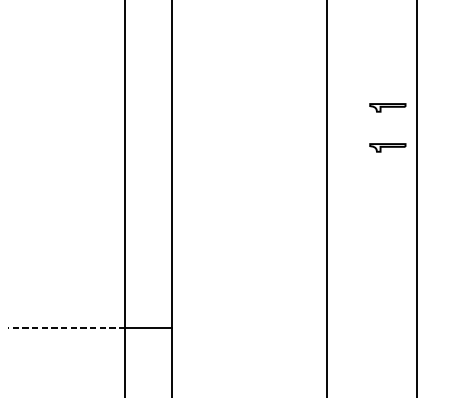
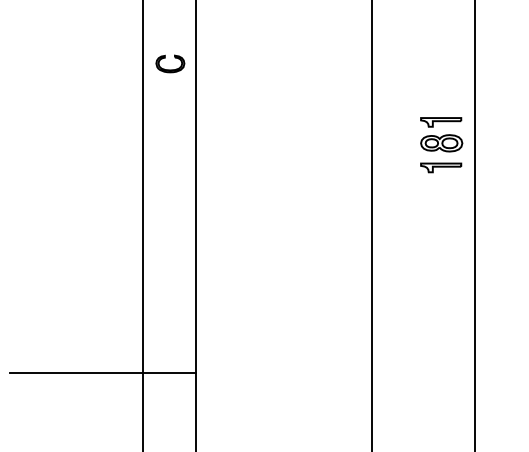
part: (149, 56) -> (170, 63), added
part: (388, 126) -> (441, 143), added
line: (66, 328) -> (75, 373), dashed -> solid

